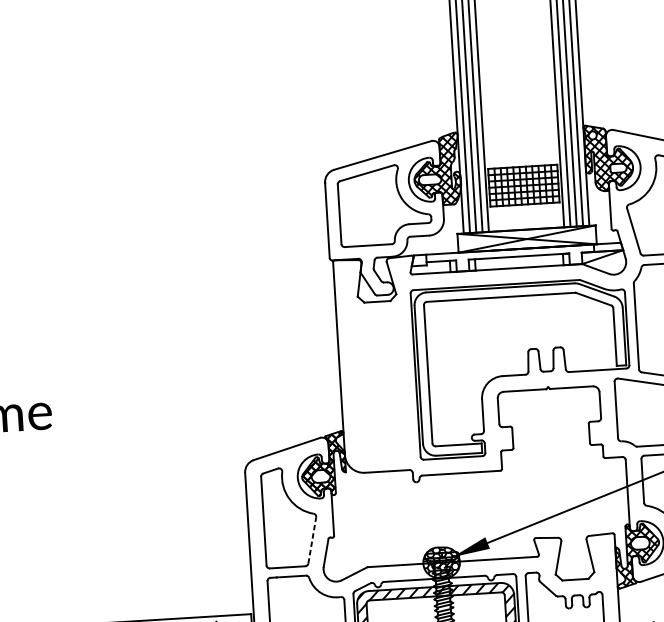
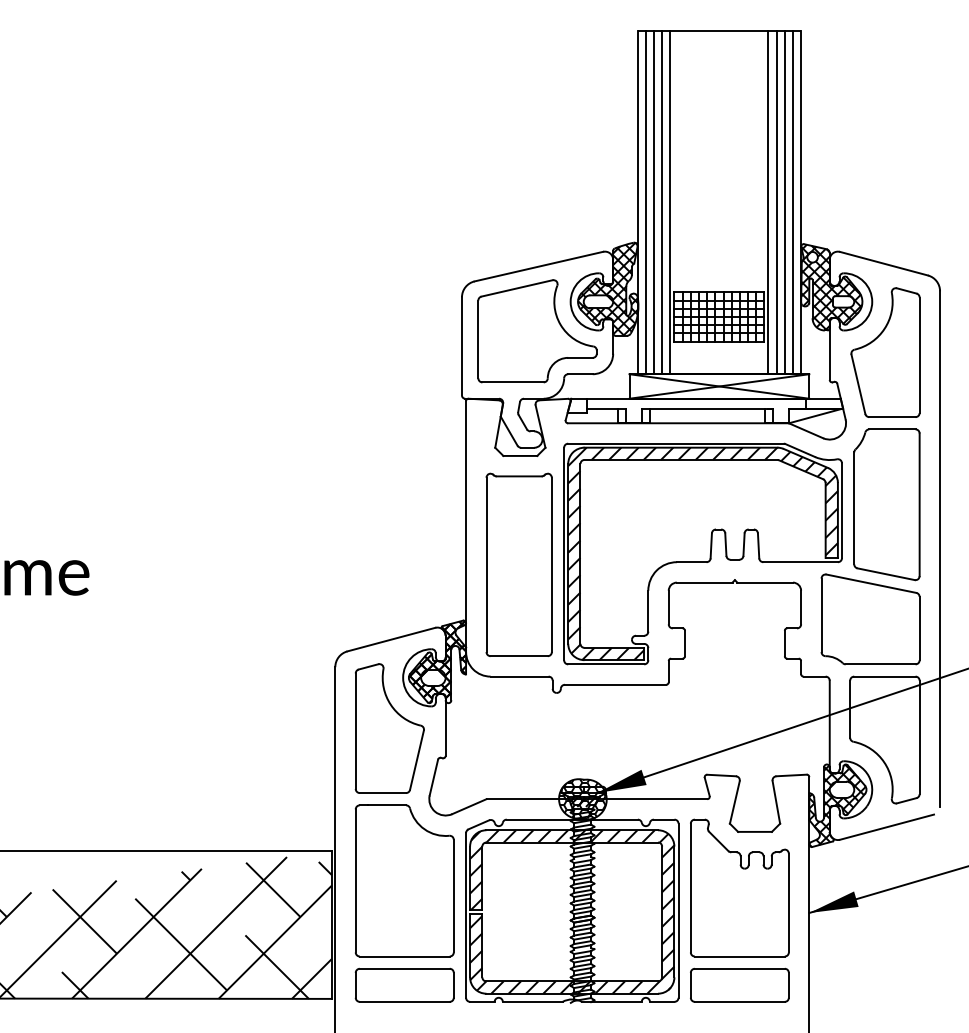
hatch: (521, 368) -> (702, 553), added
part: (381, 385) -> (518, 564), added
line: (312, 539) -> (417, 759), dashed -> solid

